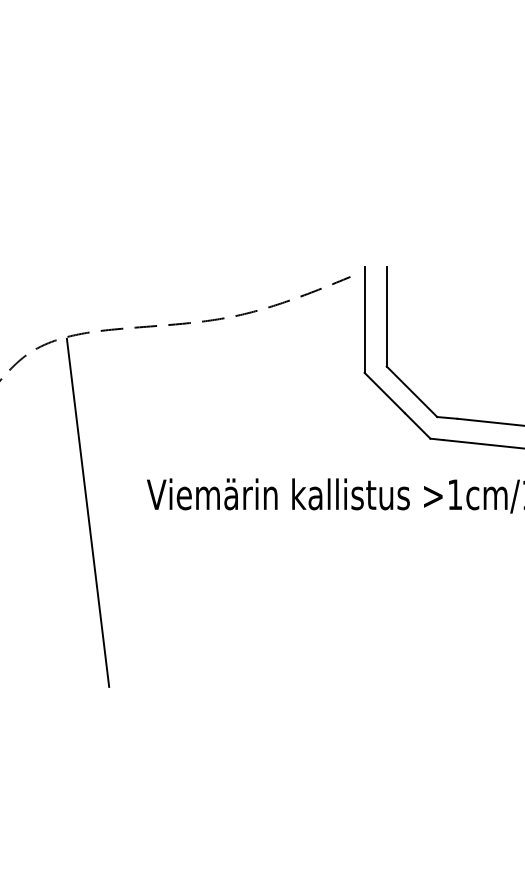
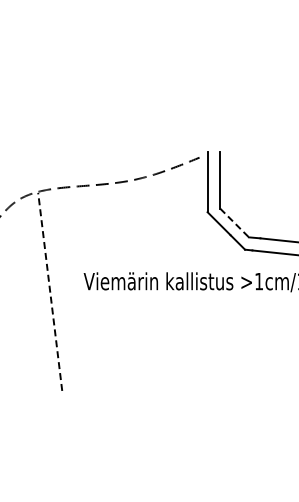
line: (411, 392) -> (234, 223), solid -> dashed
line: (88, 512) -> (50, 291), solid -> dashed

